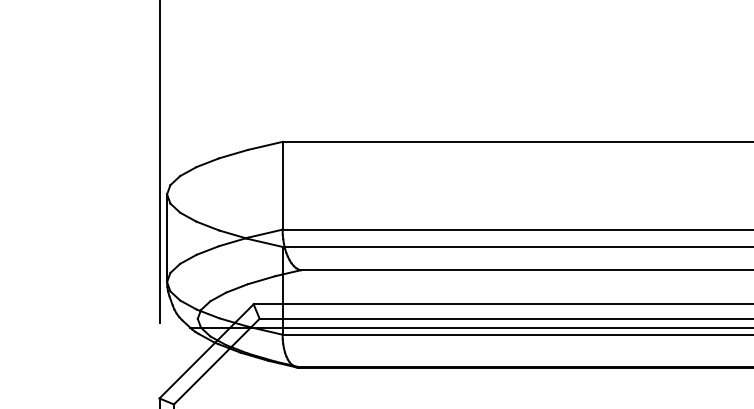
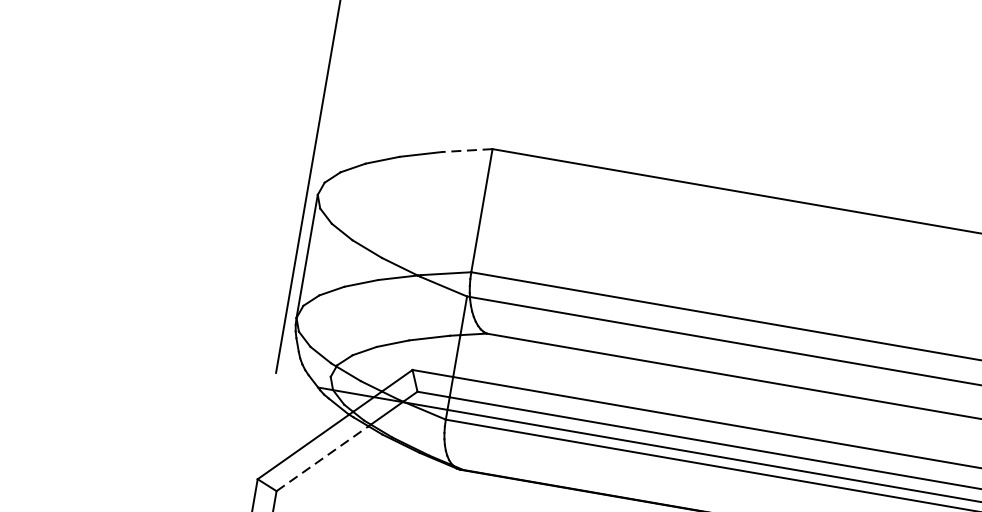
line: (265, 145) -> (467, 150), solid -> dashed
line: (201, 376) -> (321, 458), solid -> dashed

